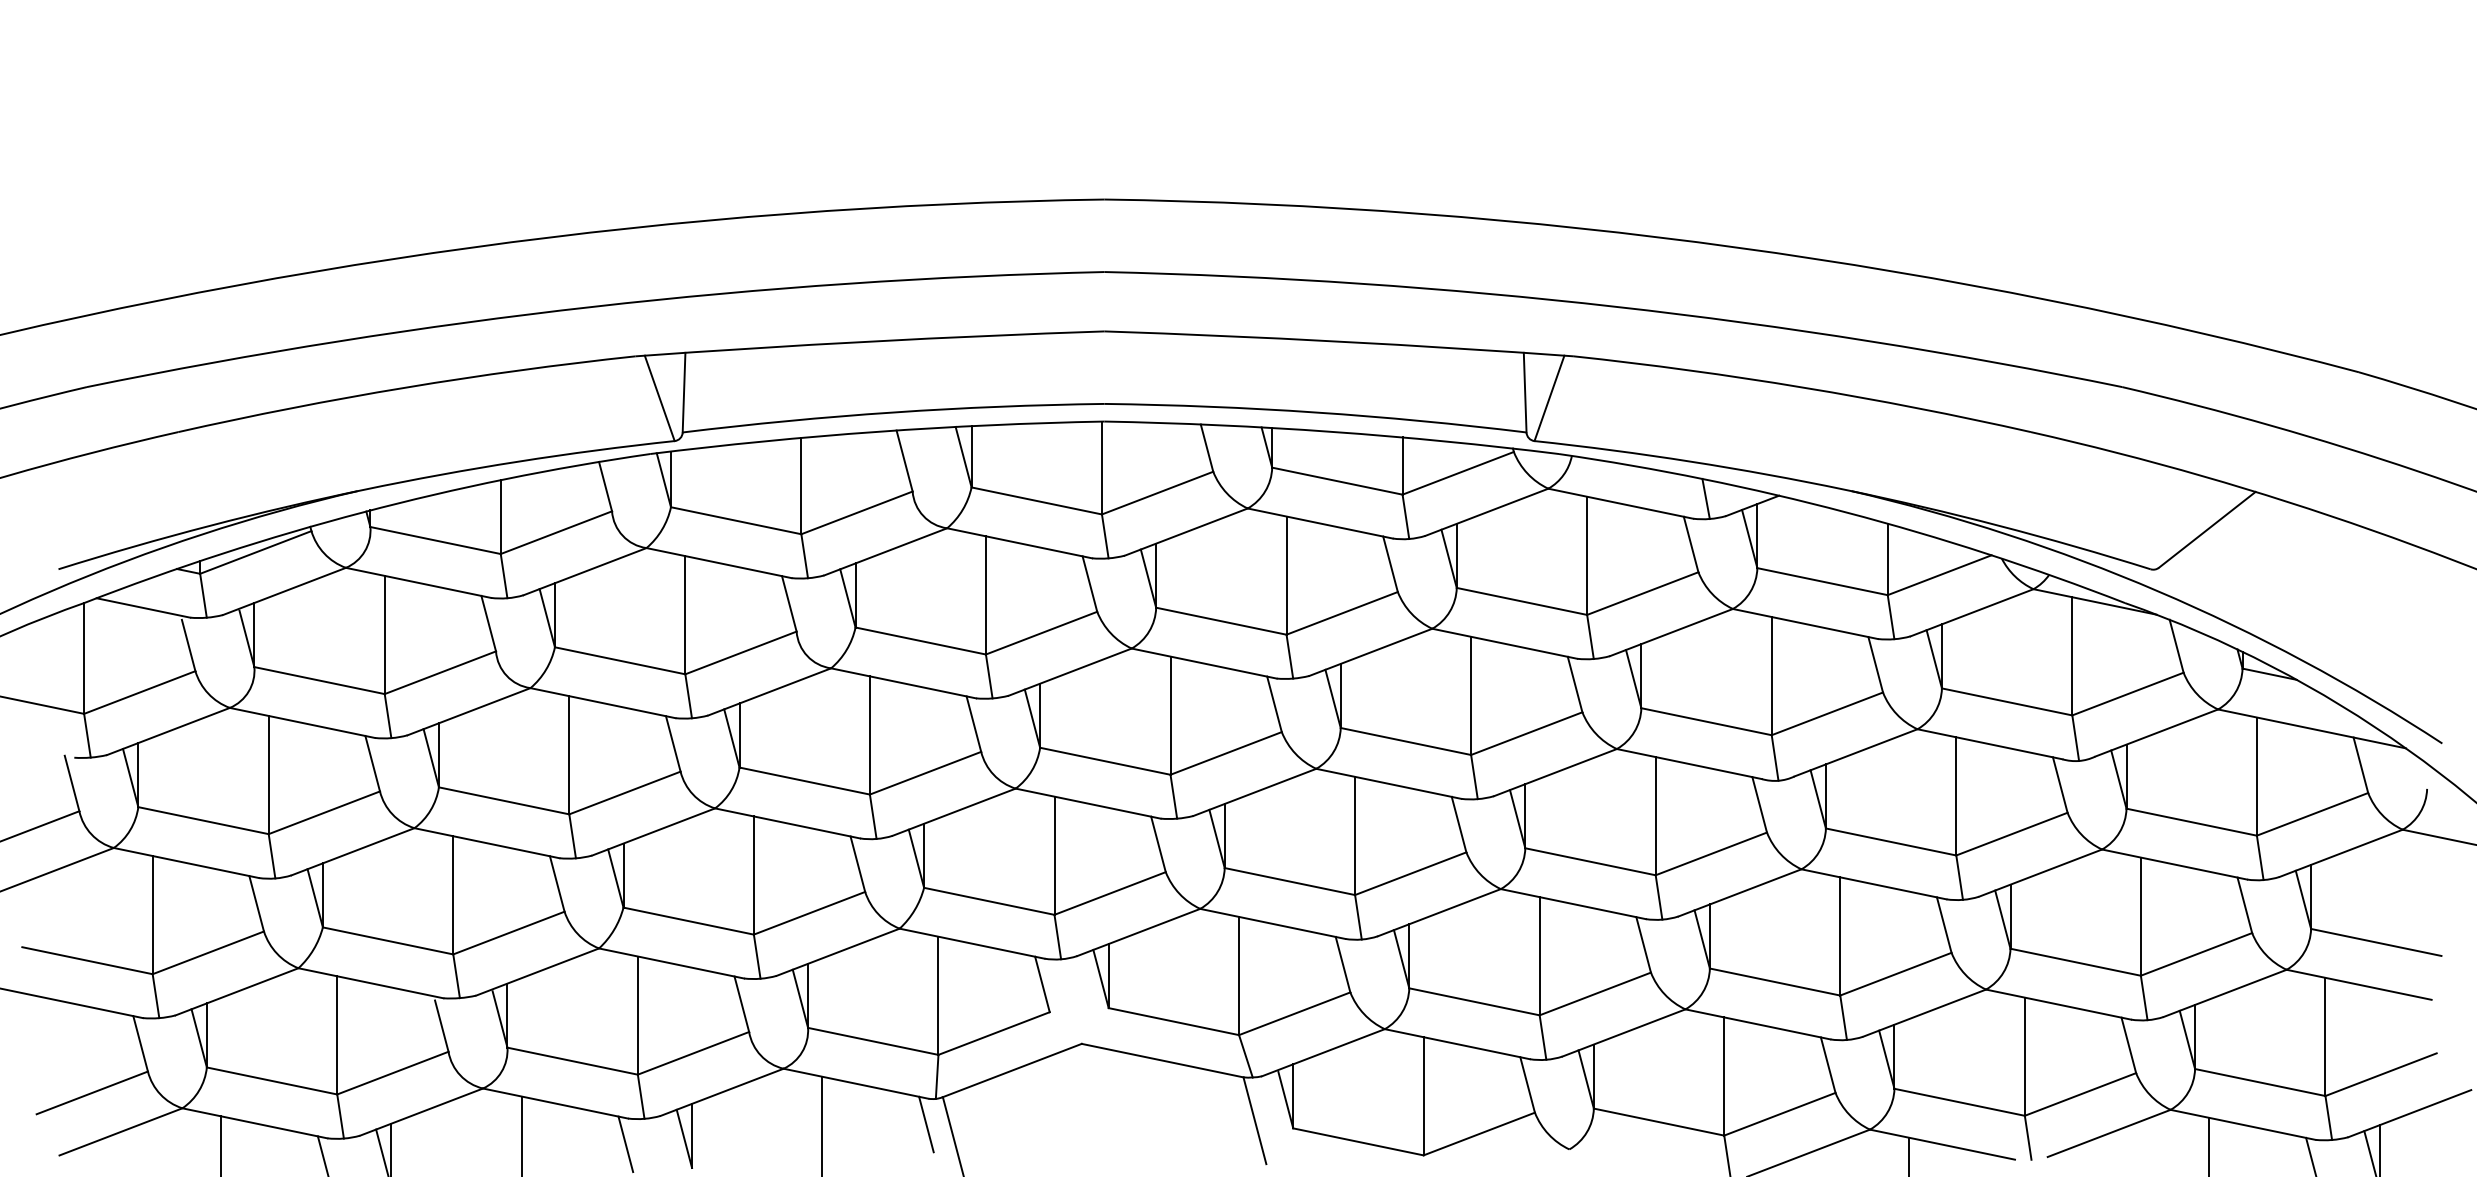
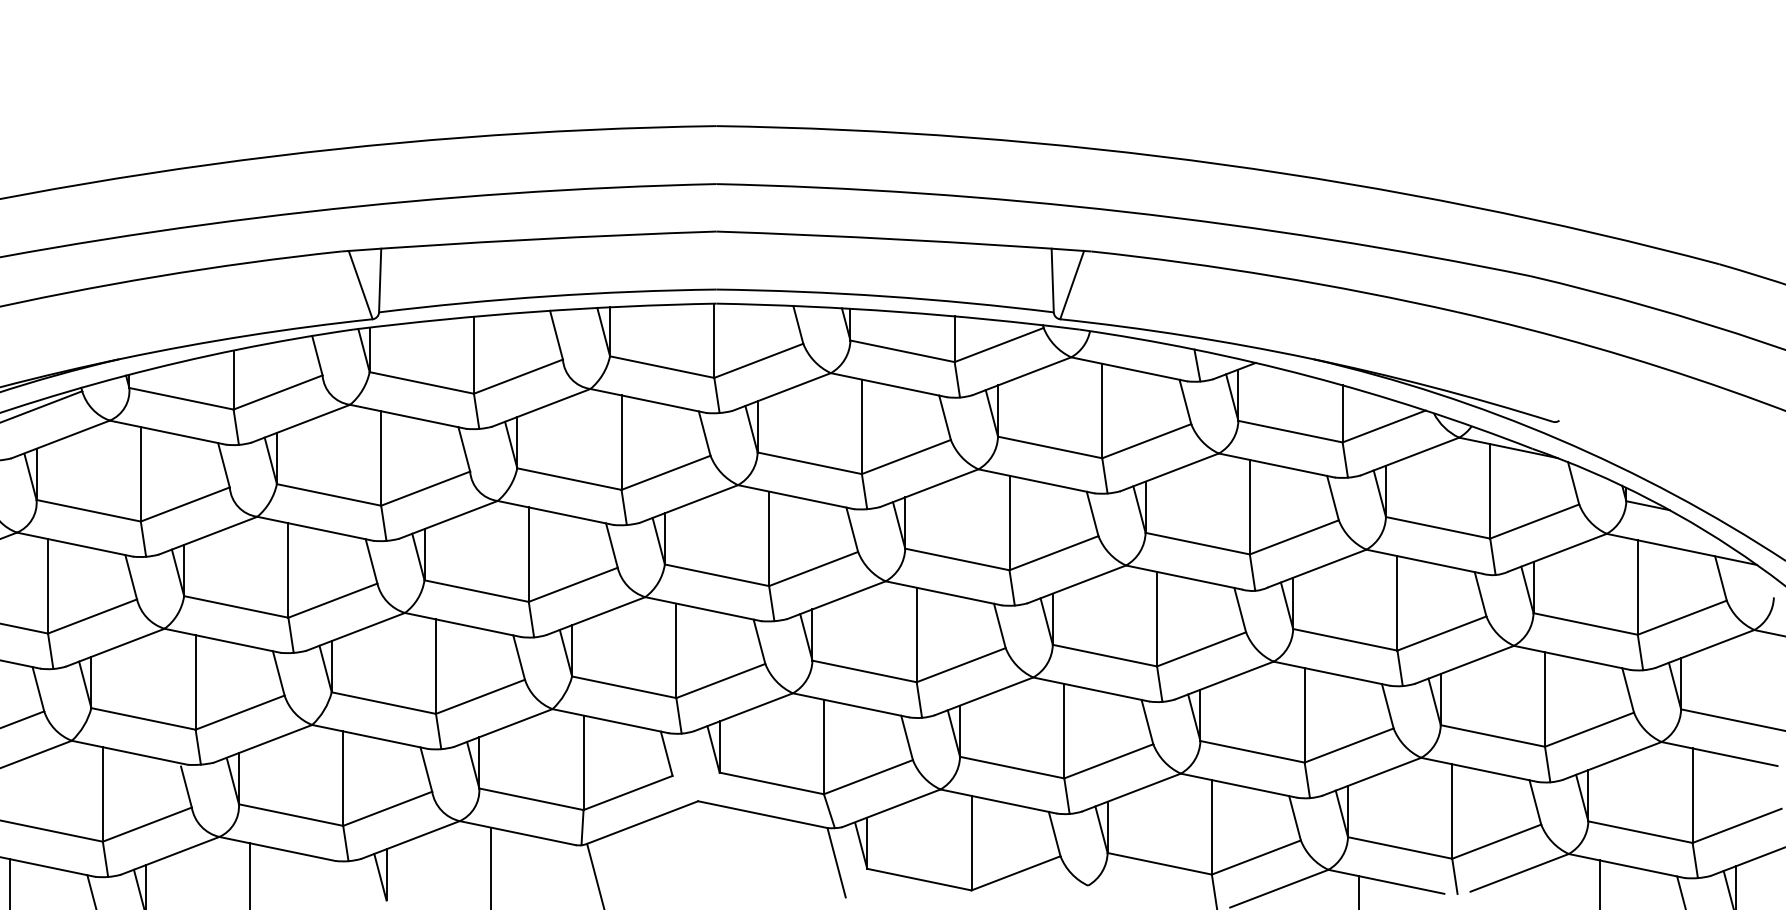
line: (2206, 529) -> (1597, 389), removed
line: (926, 1124) -> (574, 865), removed
line: (625, 1144) -> (333, 881), removed

